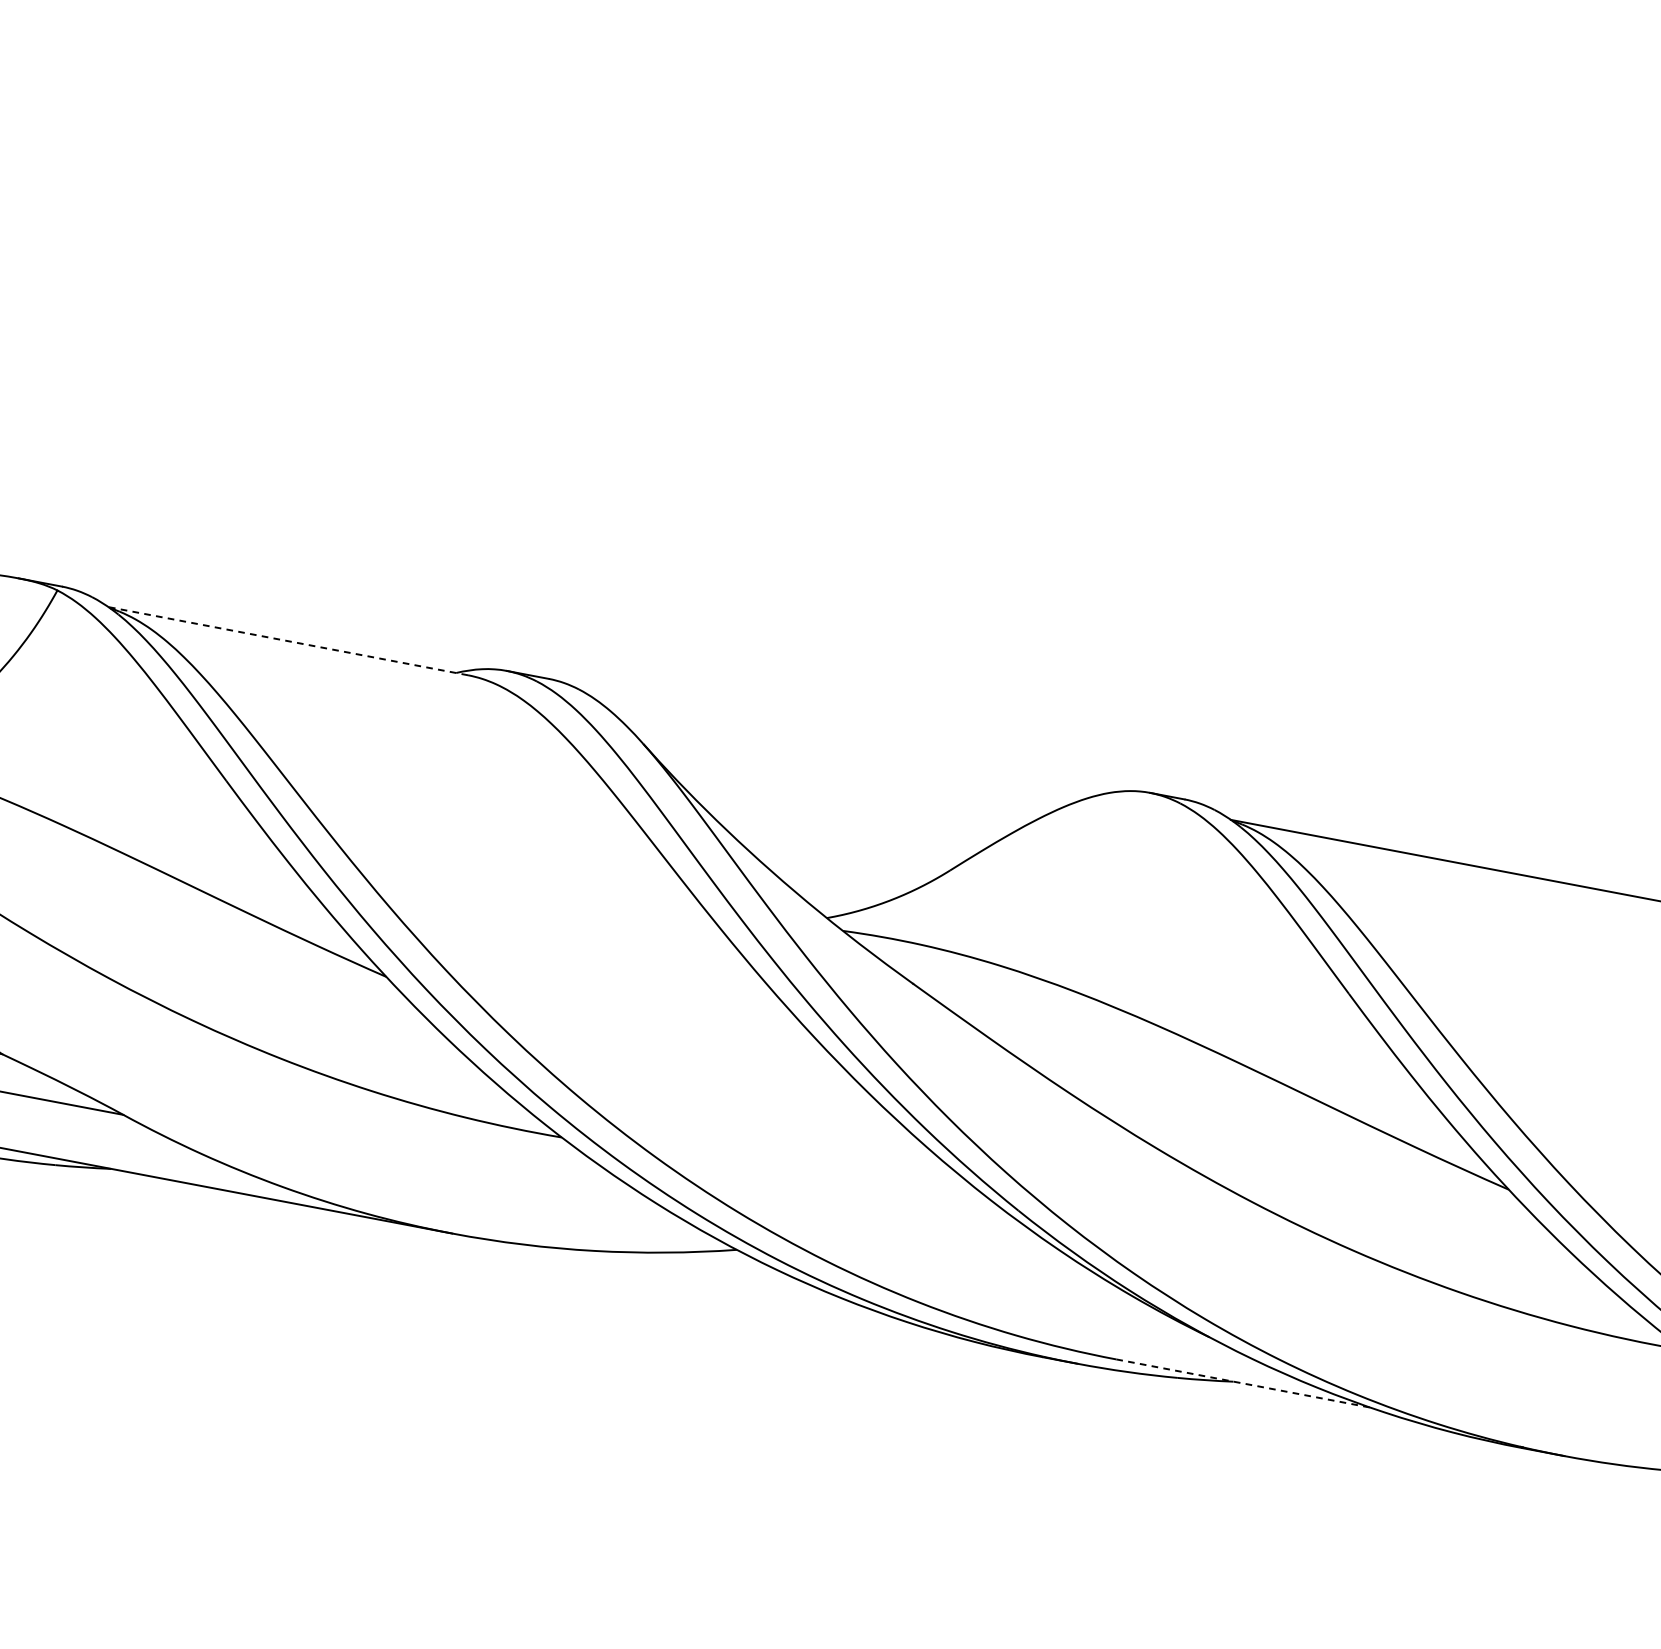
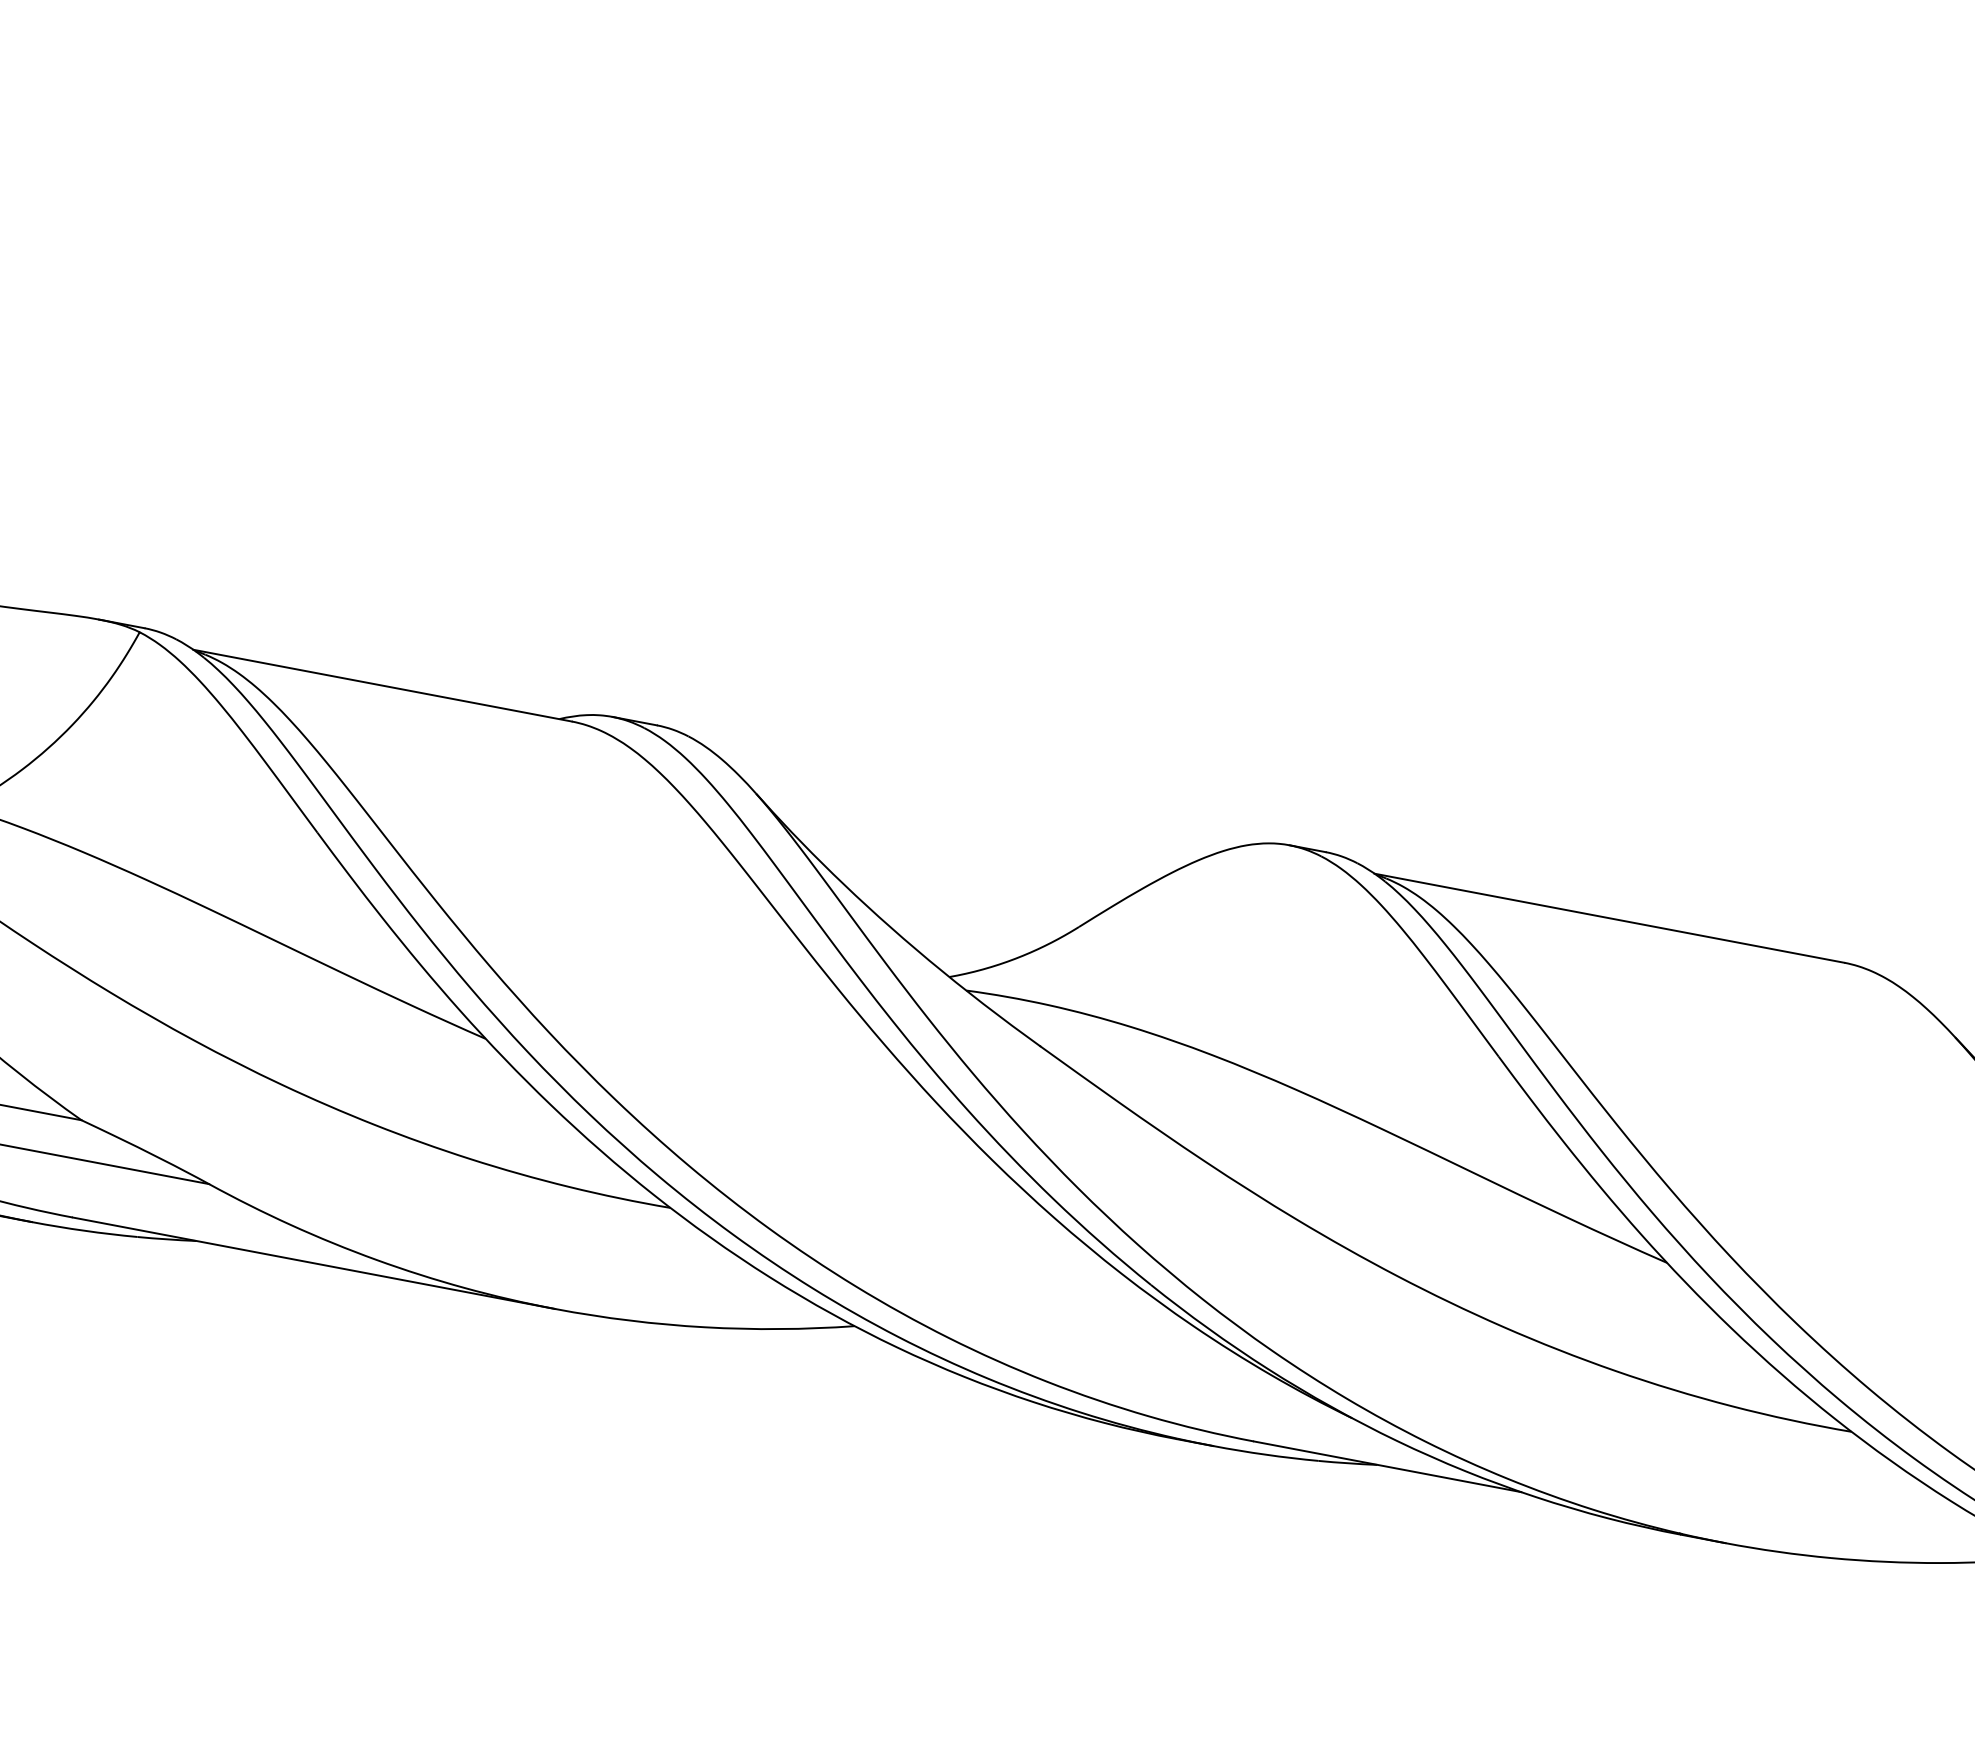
line: (288, 641) -> (382, 685), dashed -> solid
line: (1243, 1383) -> (1387, 1466), dashed -> solid

